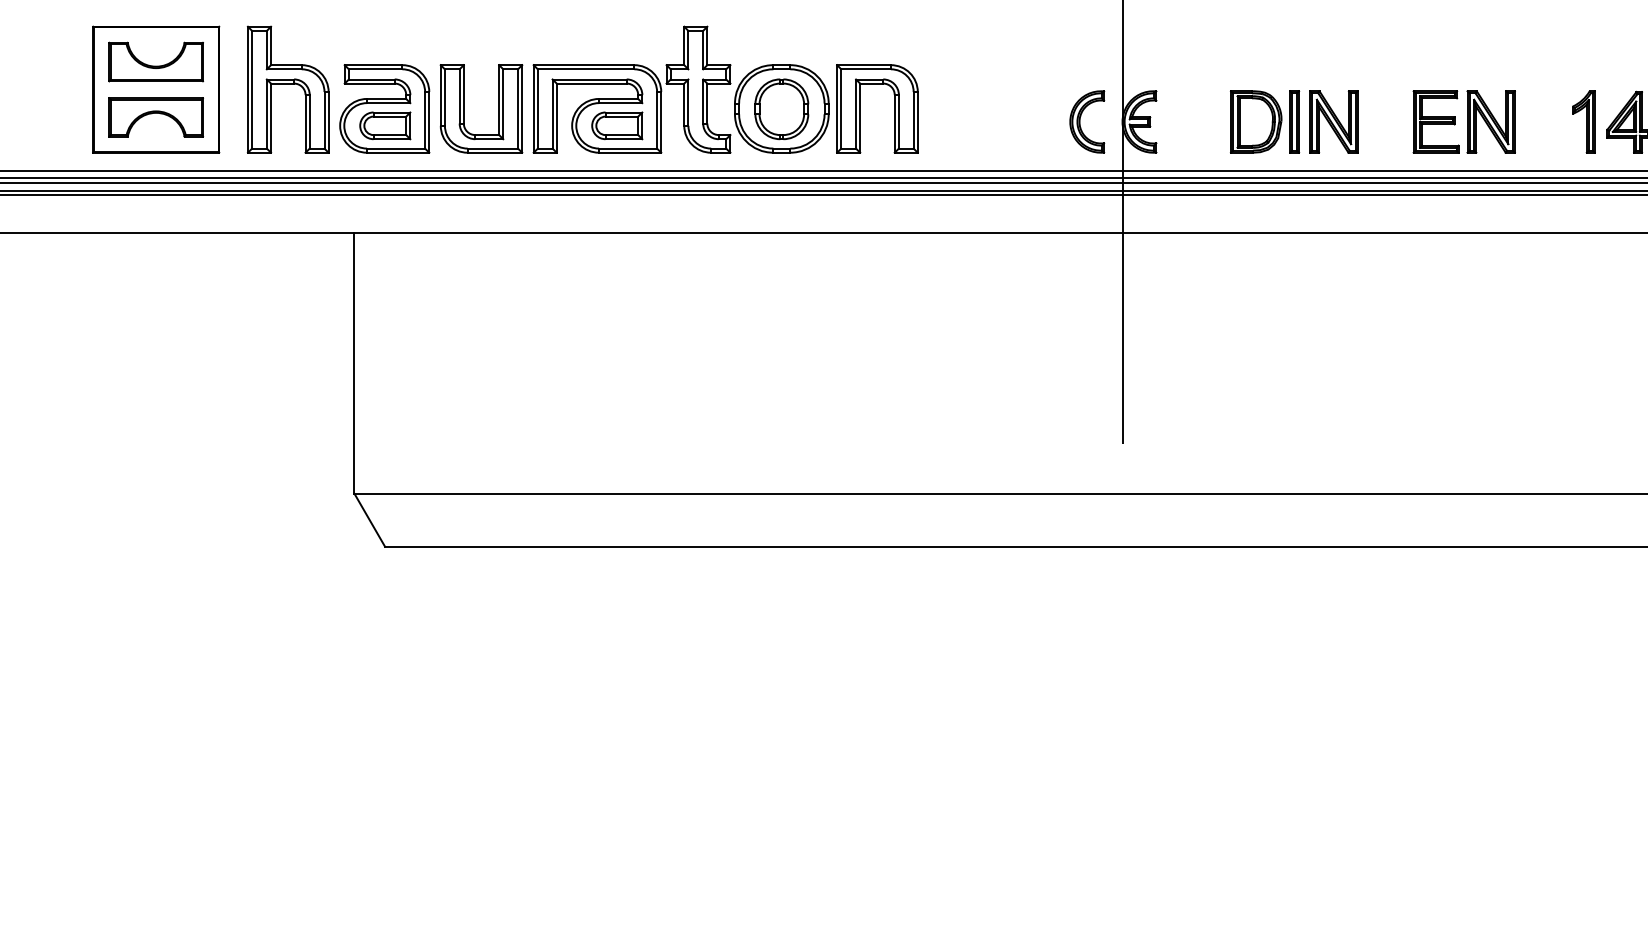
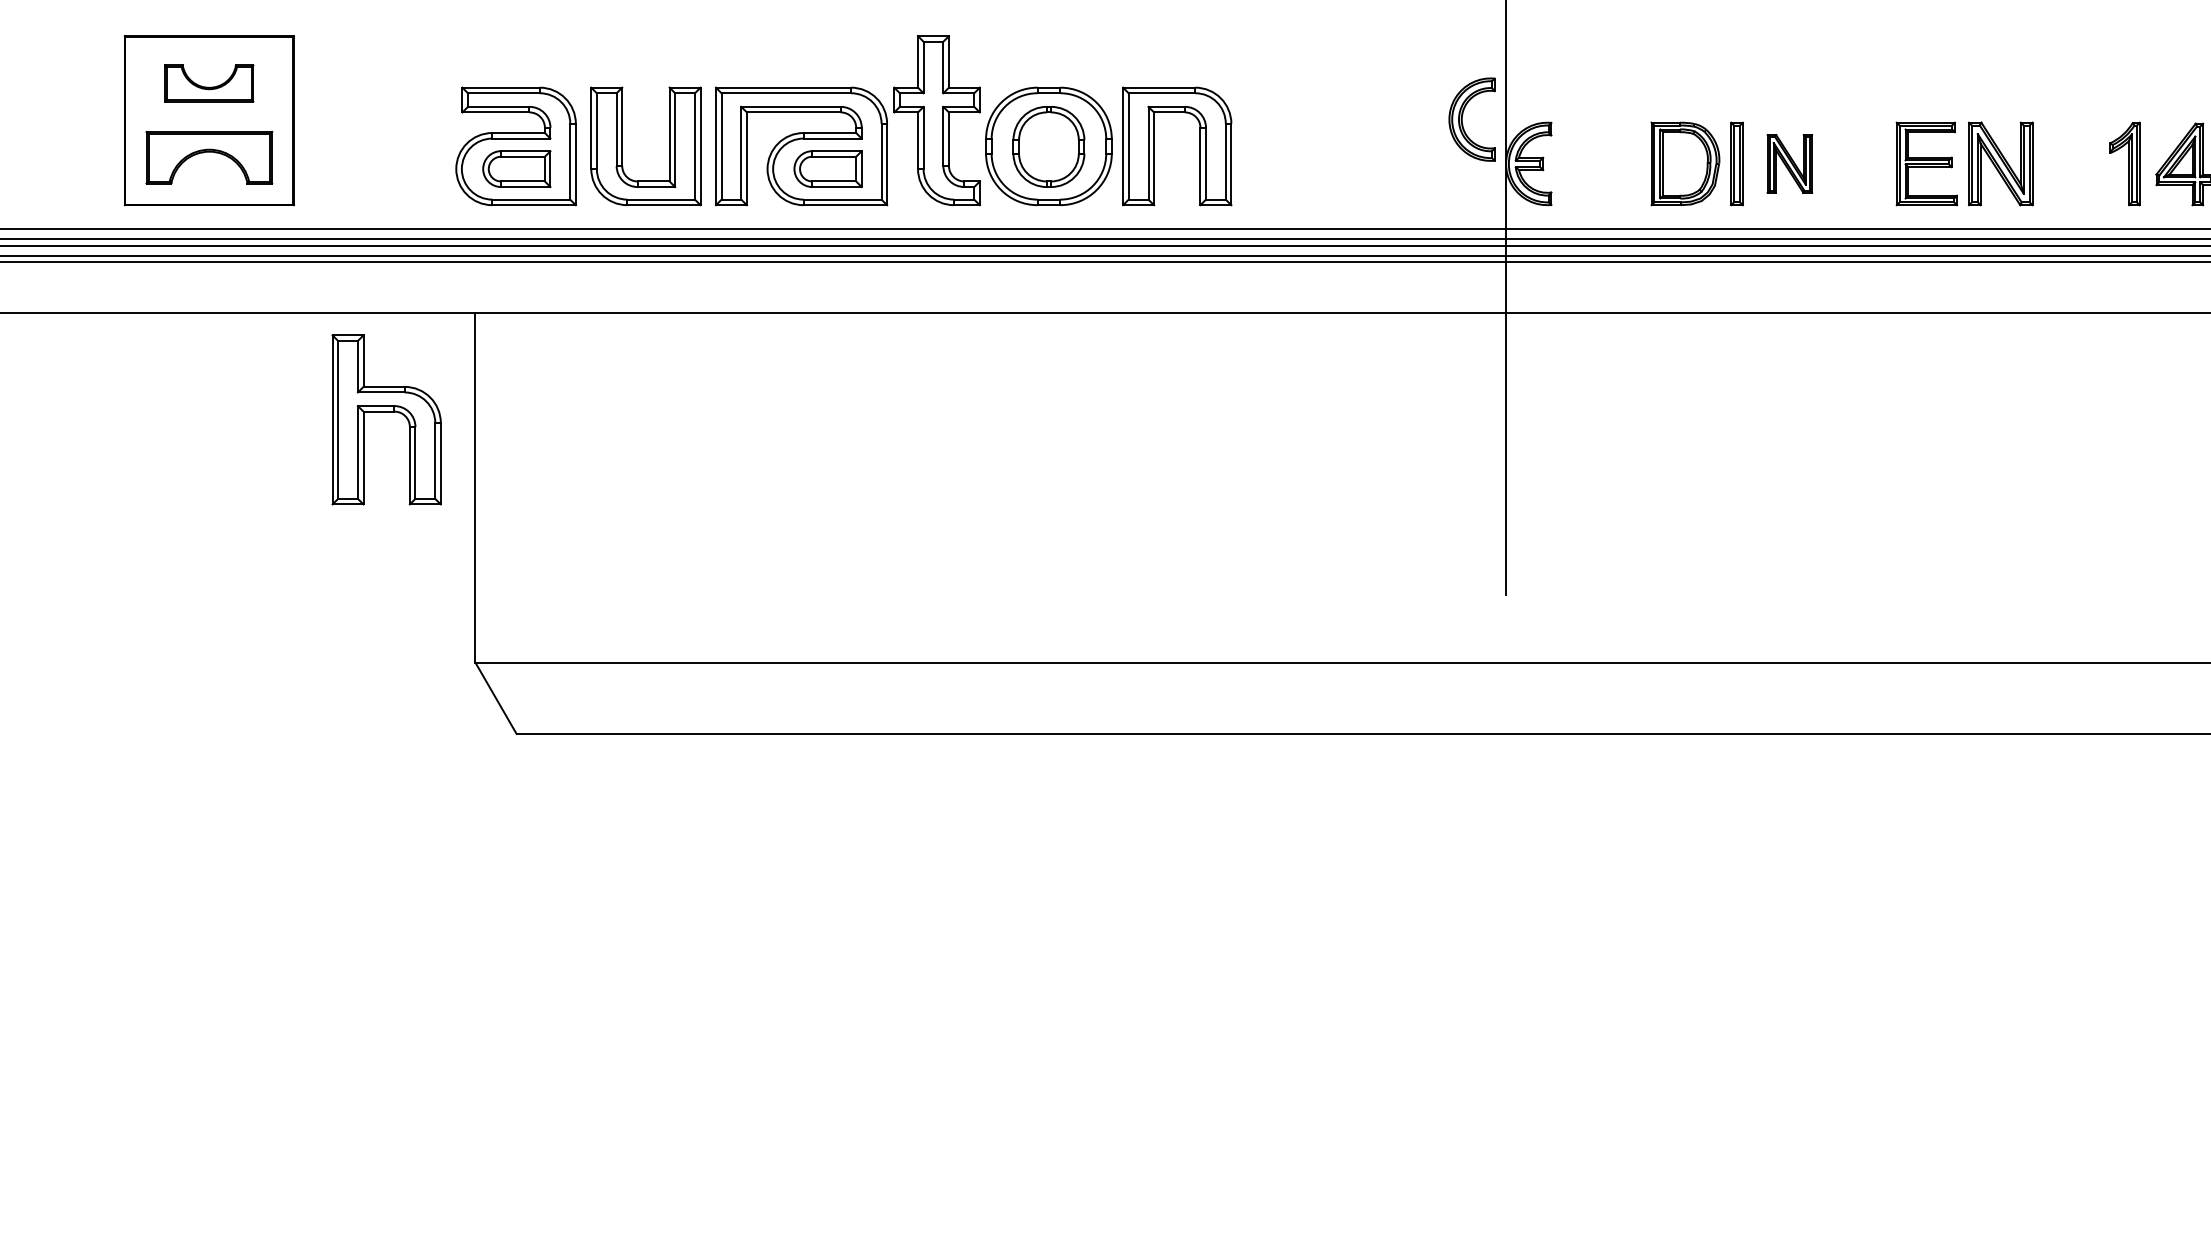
part: (155, 61) -> (208, 82), size x0.7
part: (287, 89) -> (385, 419), moved
part: (1080, 121) -> (1463, 118), moved
part: (1333, 121) -> (1789, 163), size x0.7

